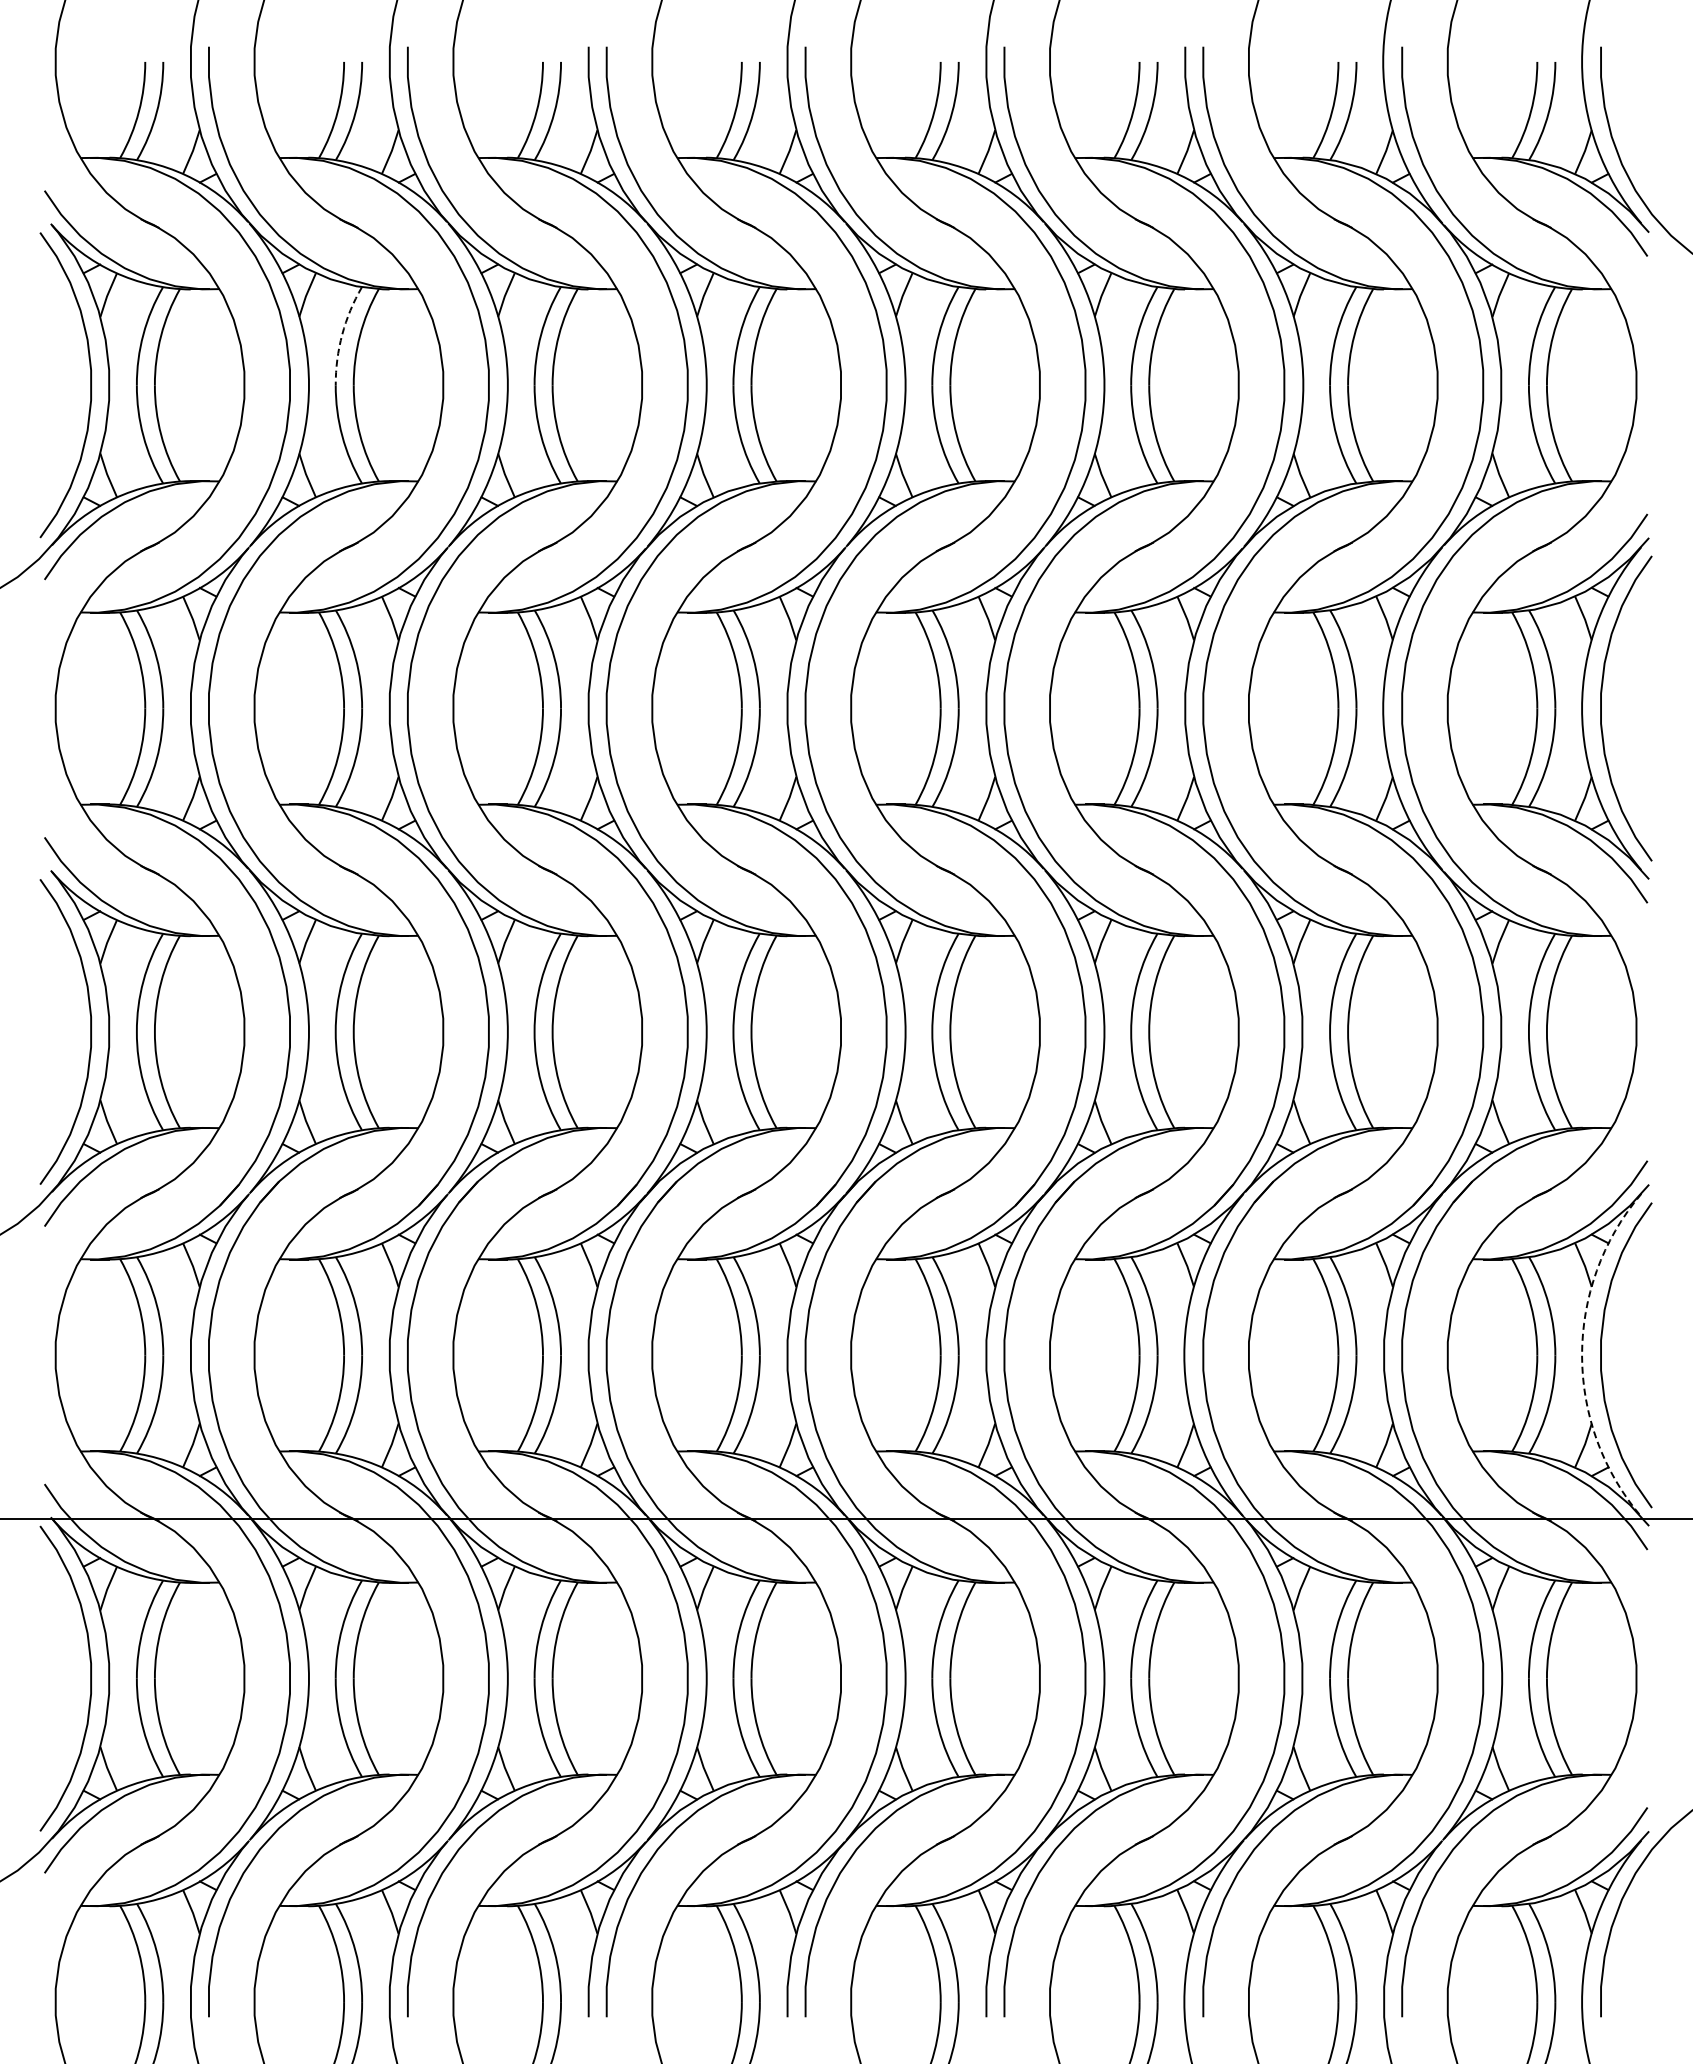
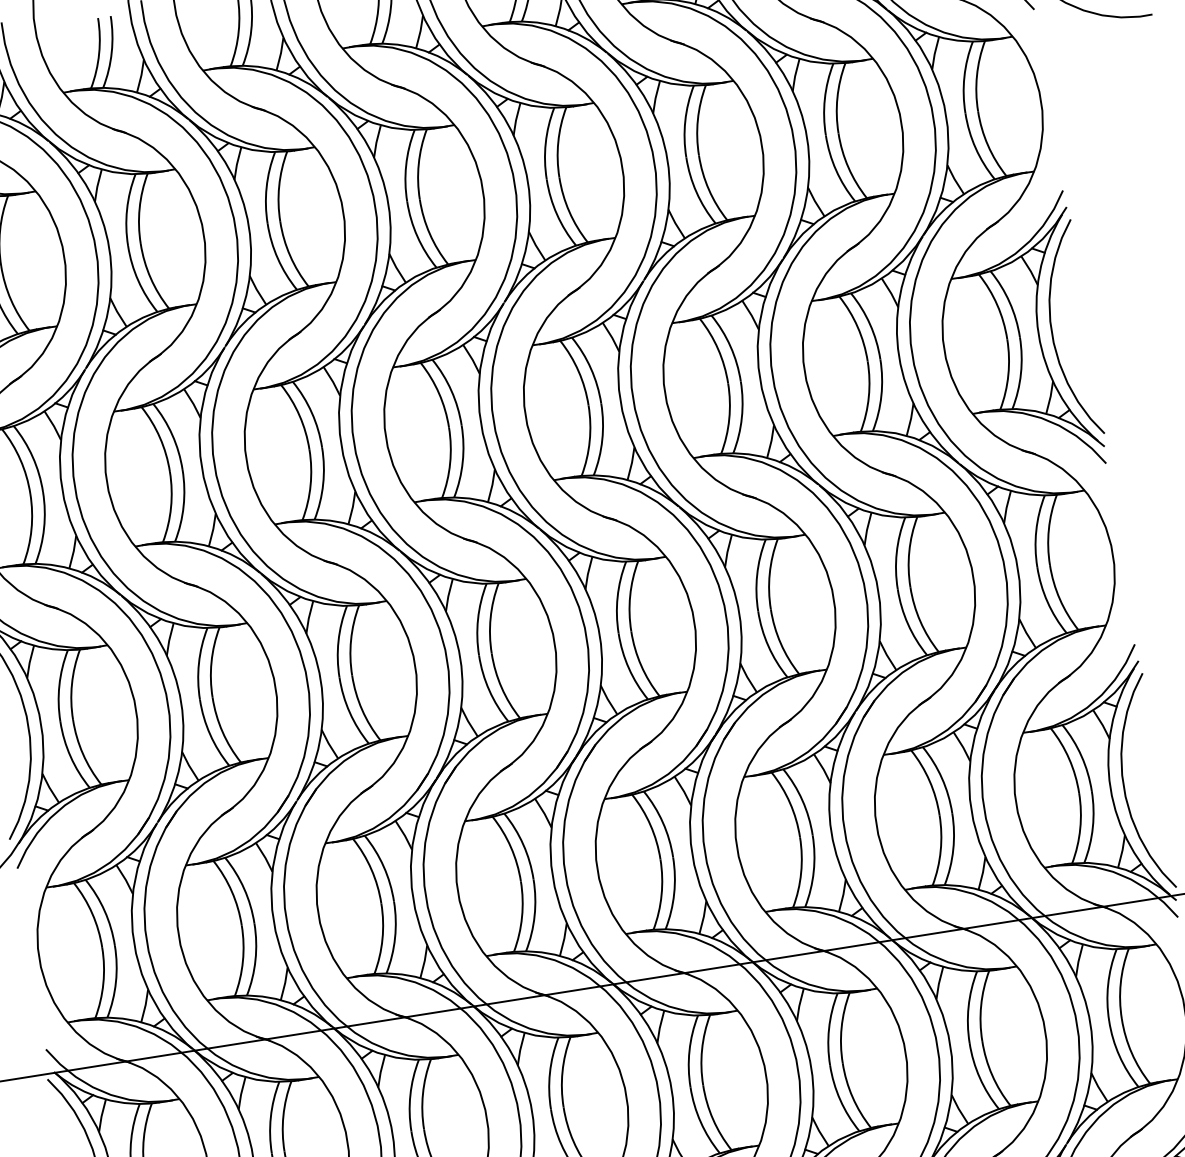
arc: (342, 334) -> (127, 209), dashed -> solid
arc: (1582, 1355) -> (1110, 788), dashed -> solid

